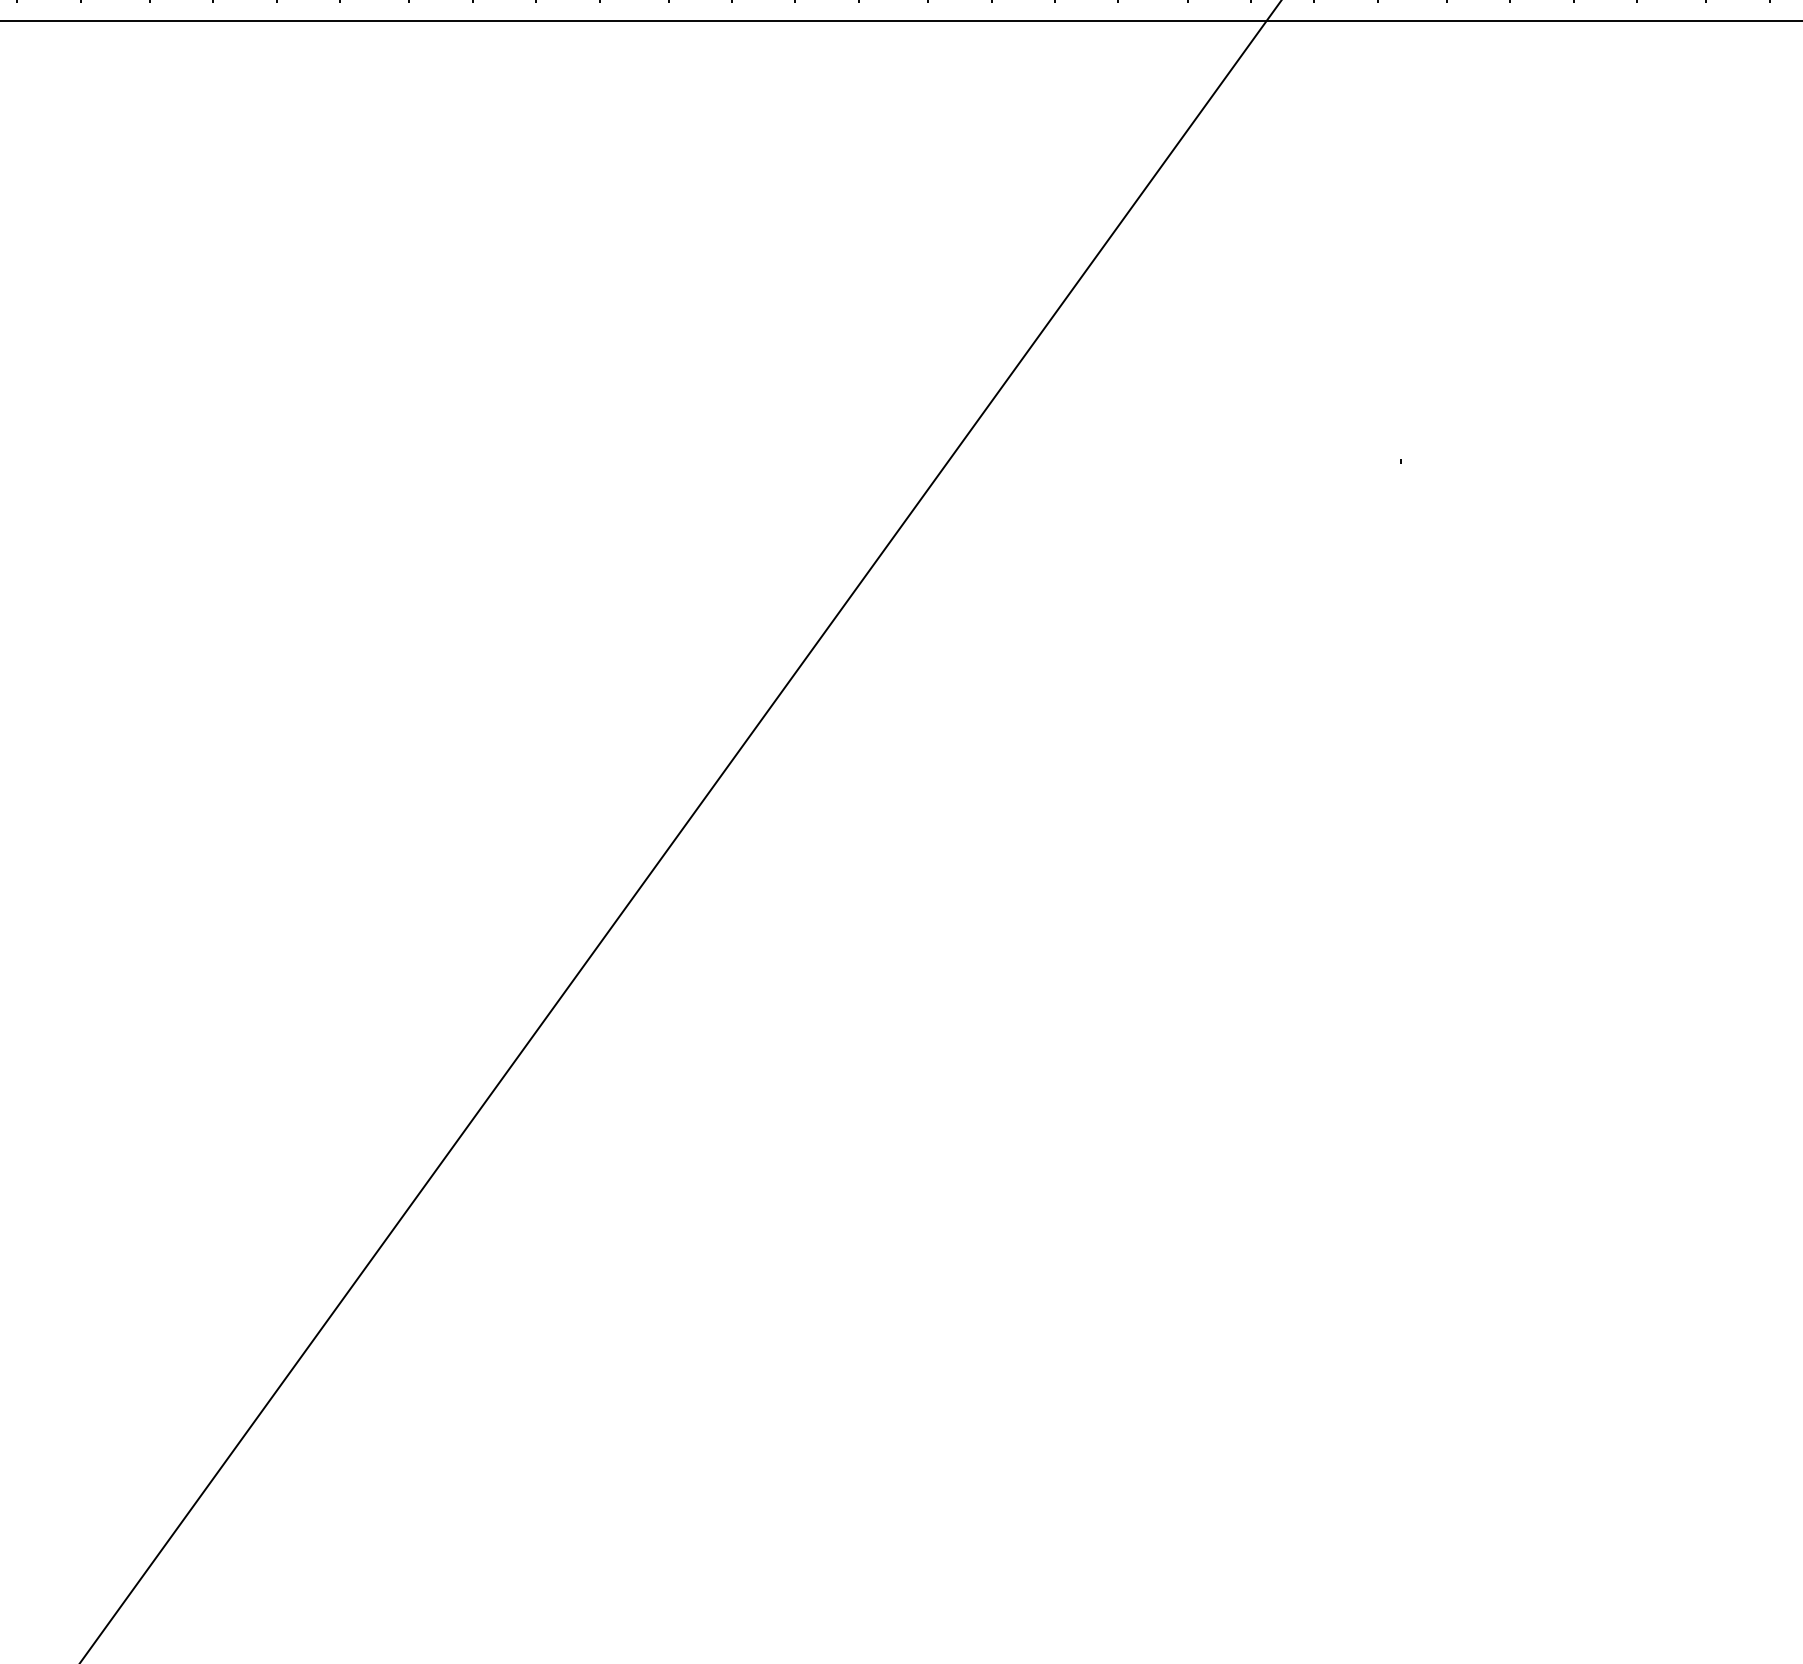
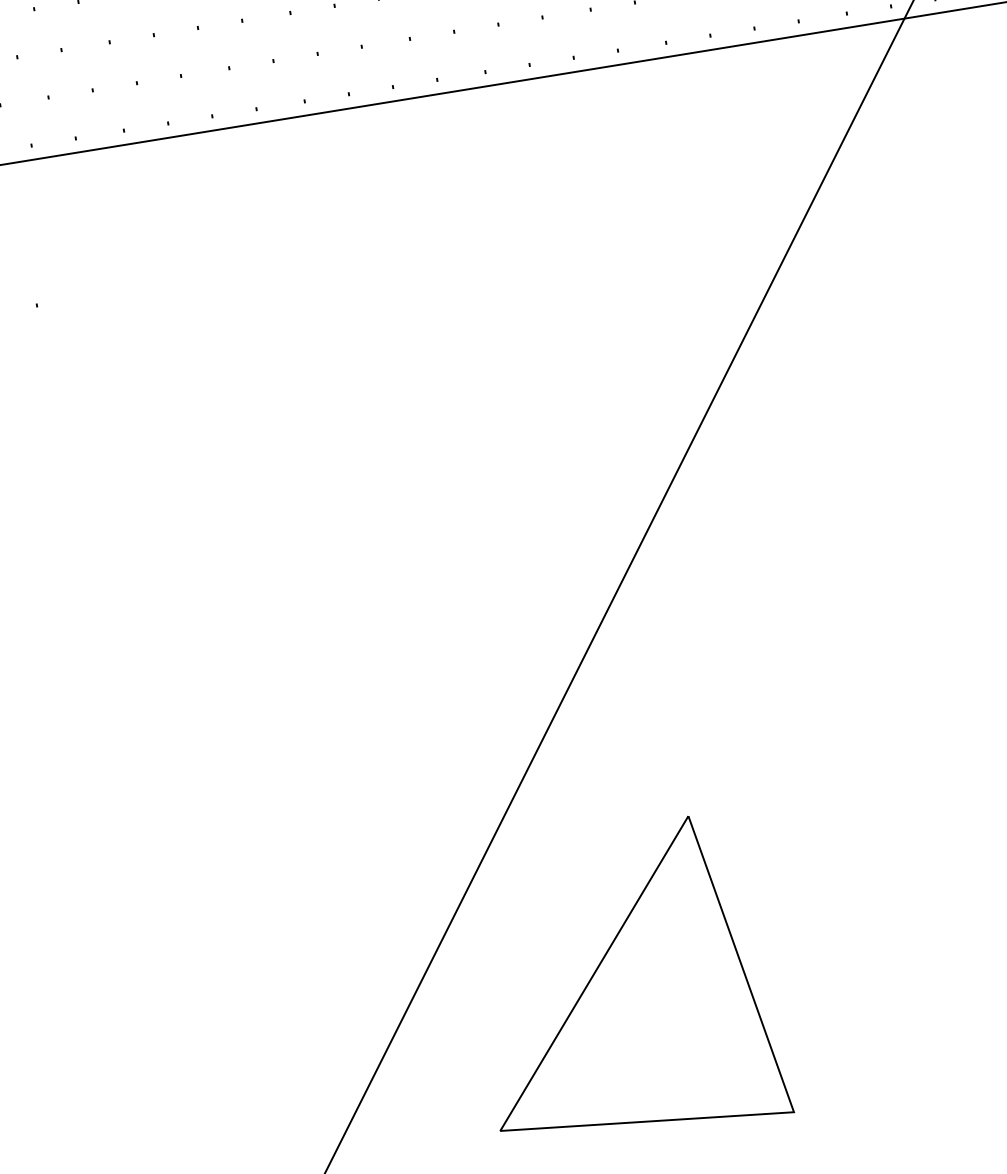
part: (657, 1305) -> (624, 982), added

